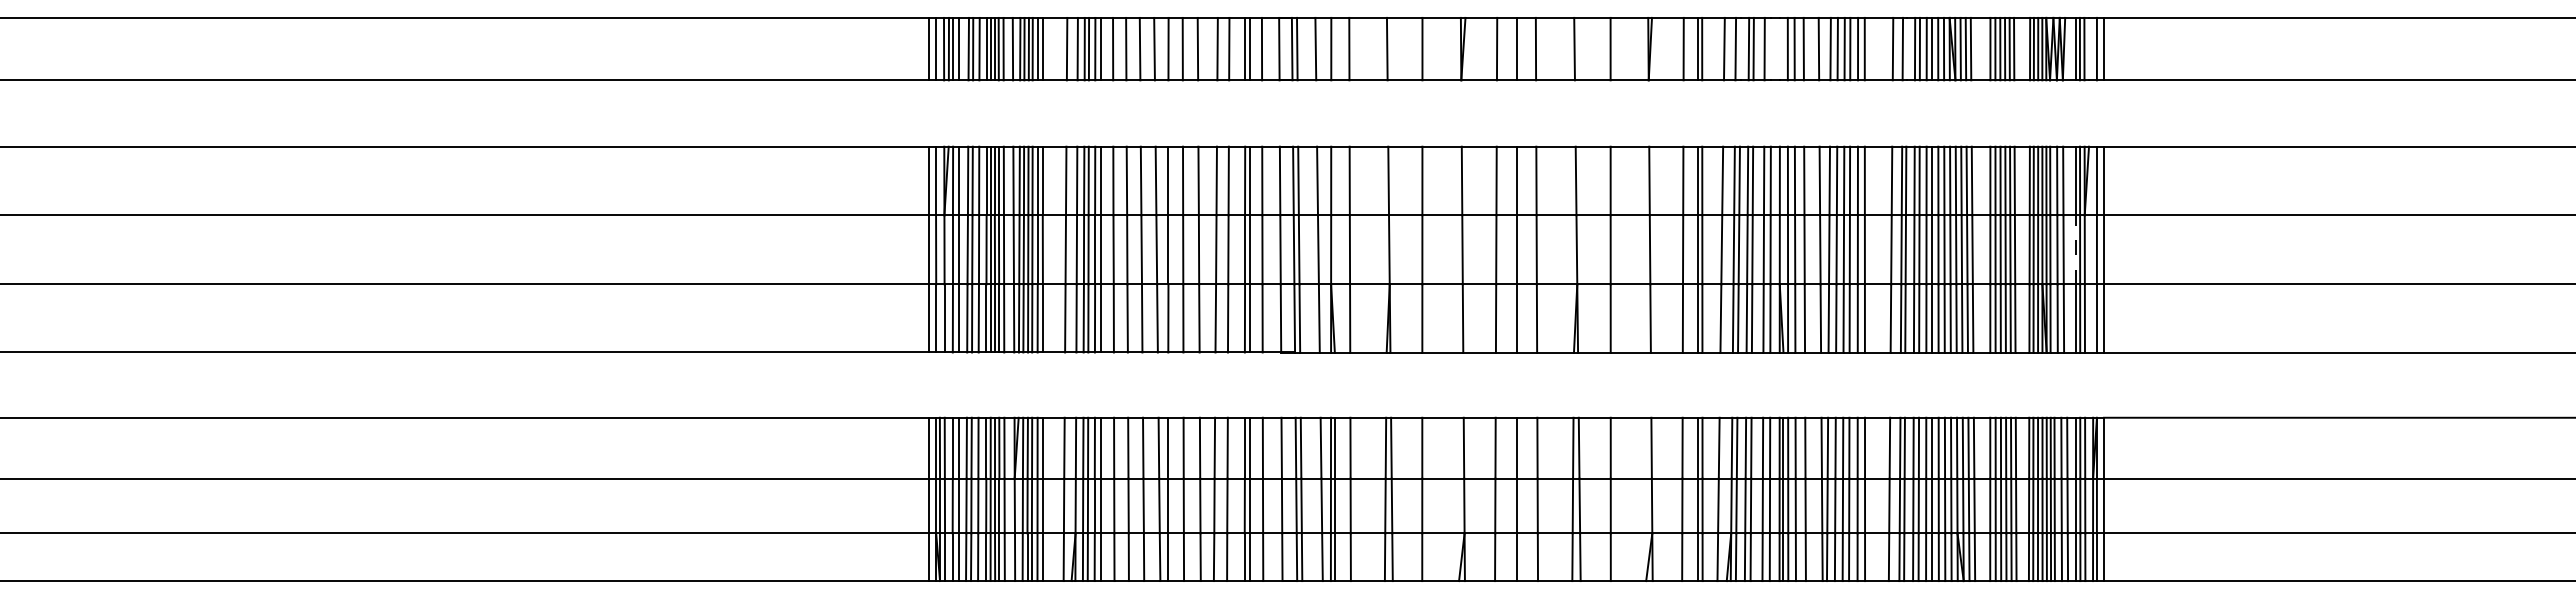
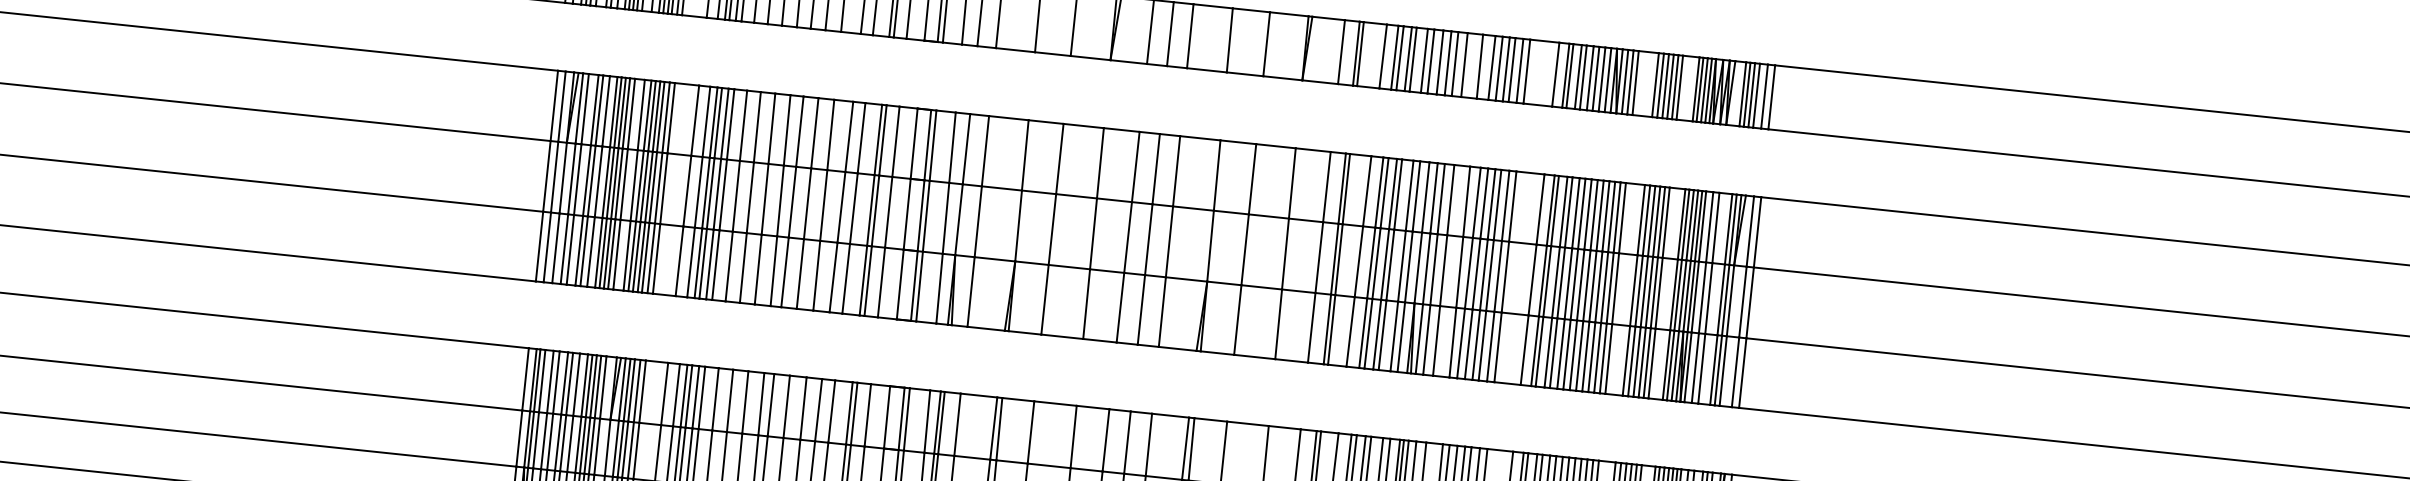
line: (1740, 48) -> (1399, 57), added
line: (1771, 48) -> (1431, 60), added
line: (1779, 48) -> (1439, 61), added
line: (1906, 48) -> (1569, 75), added
line: (2089, 48) -> (1756, 95), added
line: (2075, 249) -> (1721, 299), dashed -> solid

